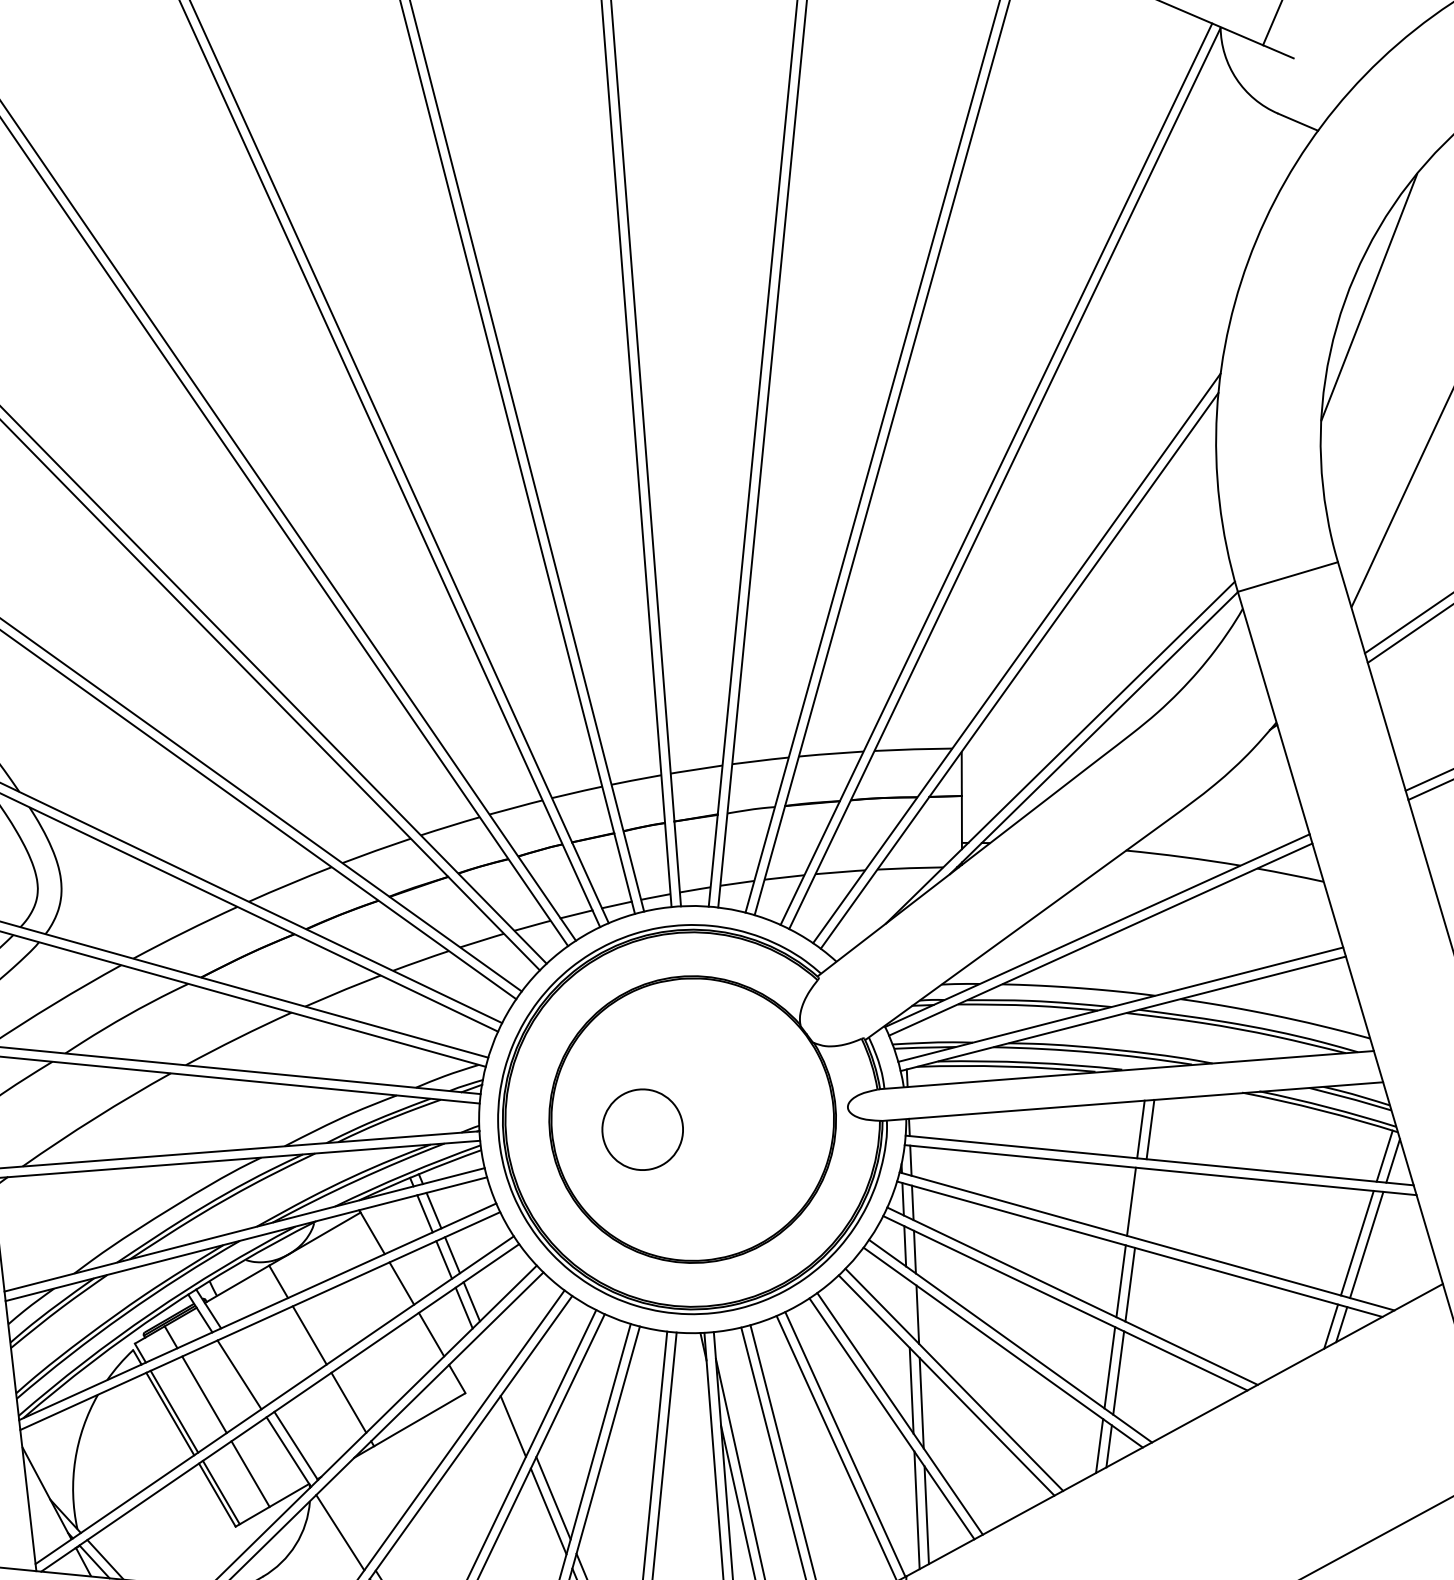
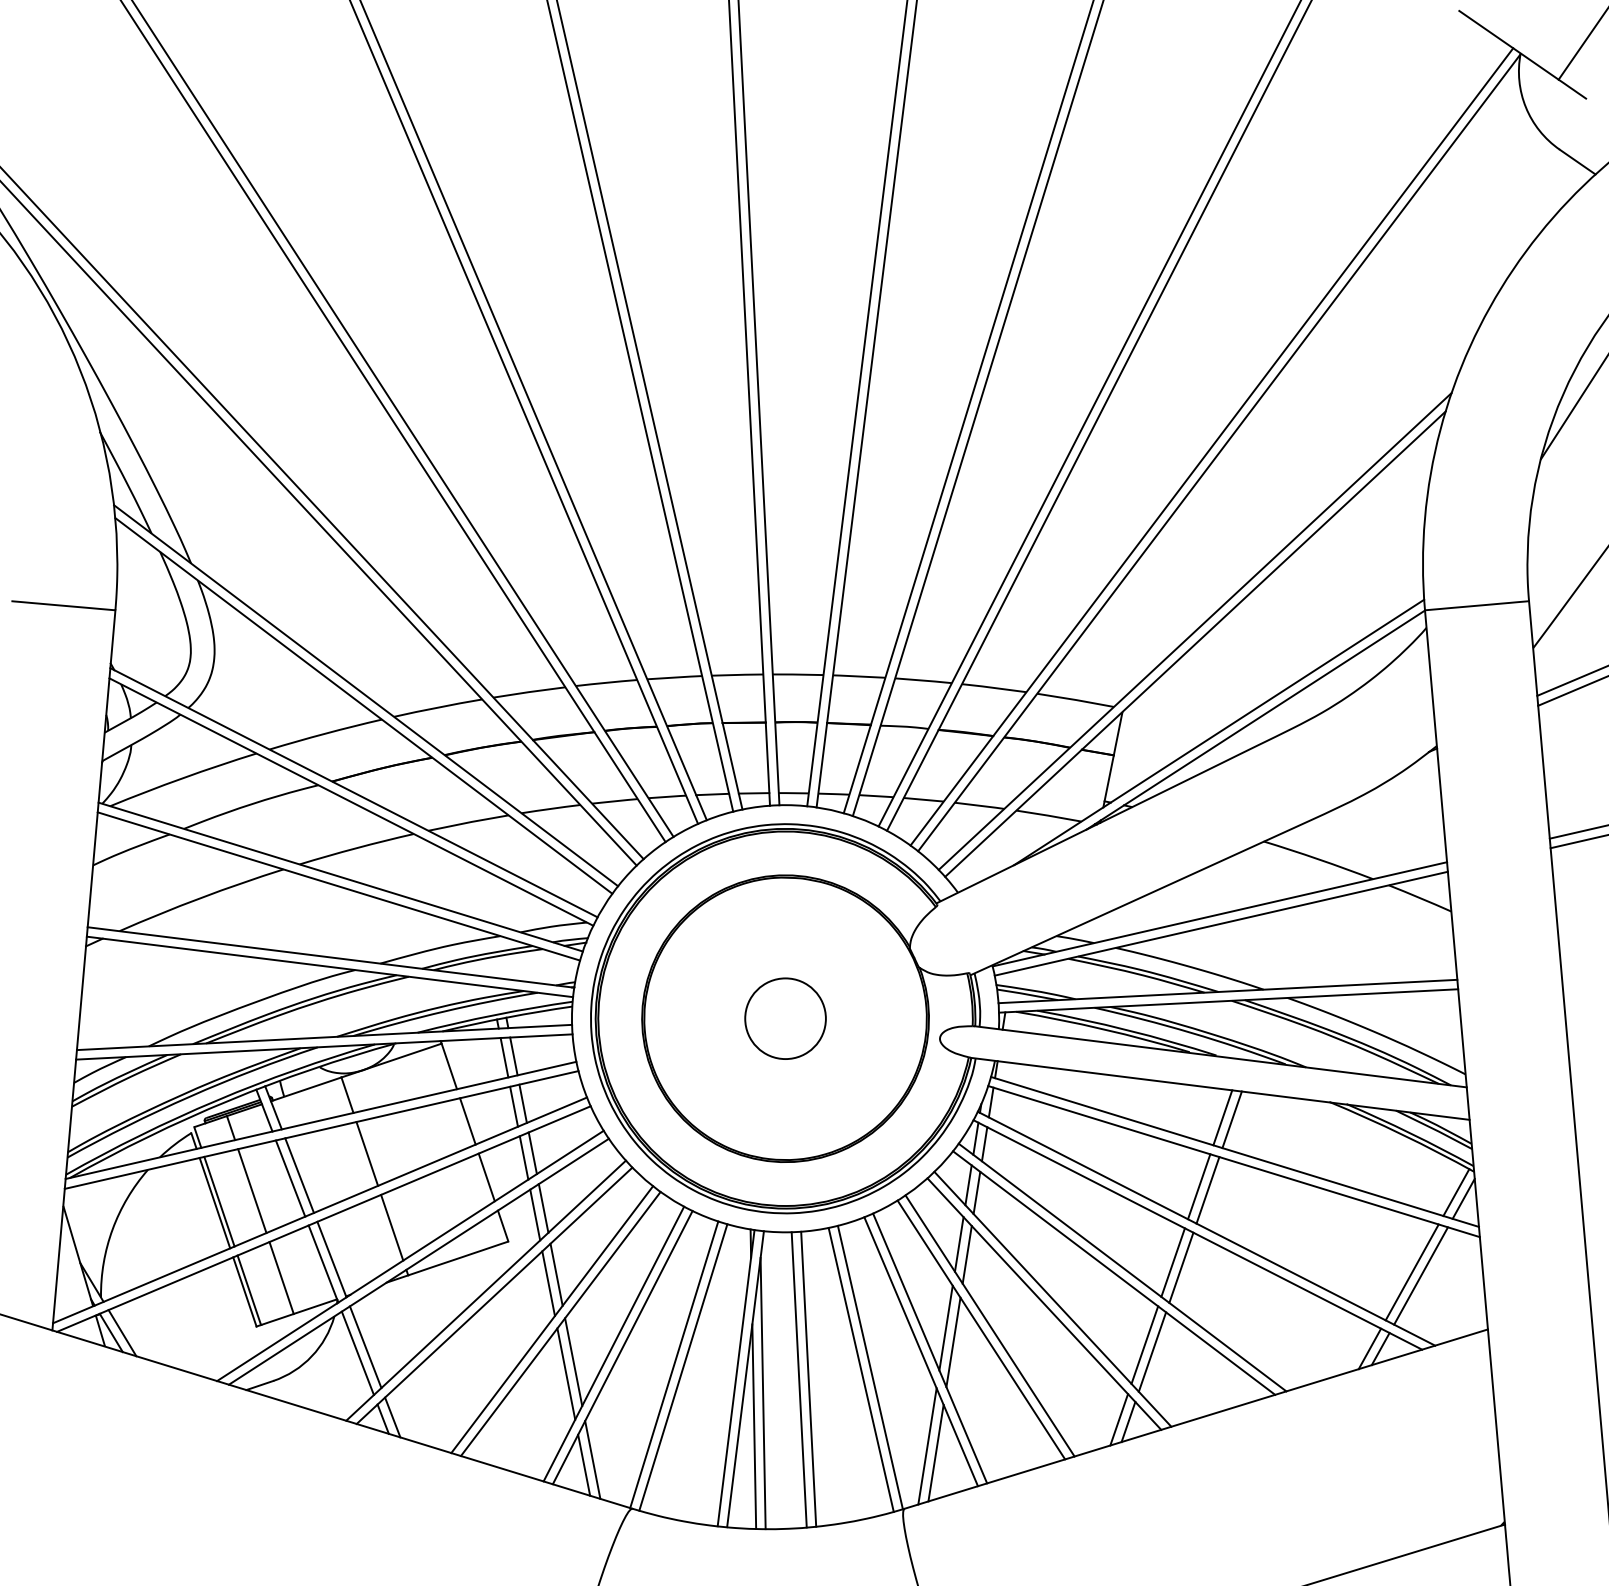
circle: (642, 1129) -> (785, 1018), moved
line: (1140, 1203) -> (1207, 1190), added
line: (907, 1306) -> (958, 1244), added
line: (493, 1353) -> (543, 1208), added
line: (486, 1361) -> (535, 1214), added
line: (247, 1370) -> (299, 1175), added
line: (519, 1415) -> (556, 1274), added
line: (346, 1525) -> (365, 1347), added

